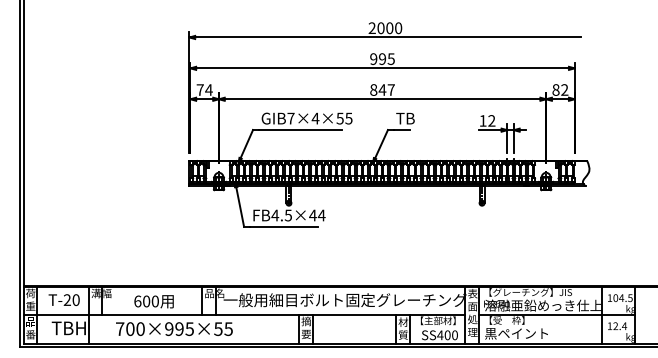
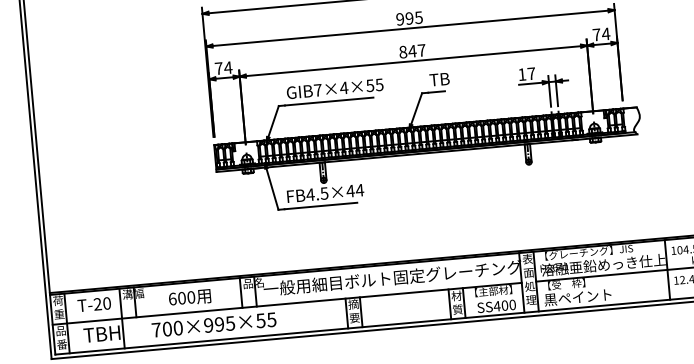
text: (560, 89) -> (601, 33), 82 -> 74
text: (491, 120) -> (531, 73), 12 -> 17

